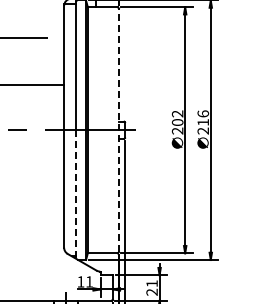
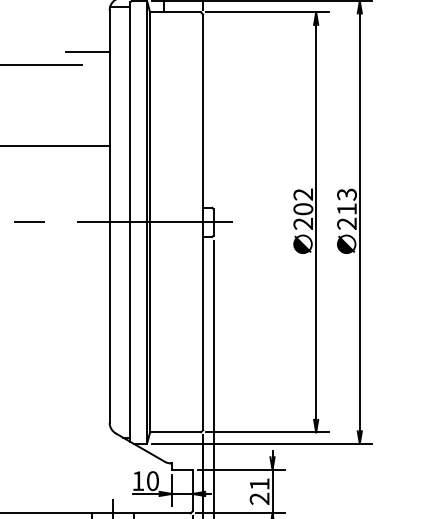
line: (51, 30) -> (88, 52), added
text: (202, 113) -> (345, 193), 216 -> 213
line: (118, 130) -> (202, 222), dashed -> solid
line: (76, 195) -> (130, 333), dashed -> solid
text: (89, 281) -> (152, 480), 11 -> 10

